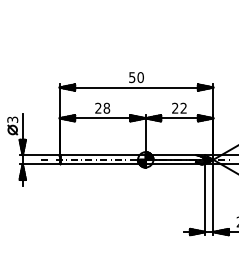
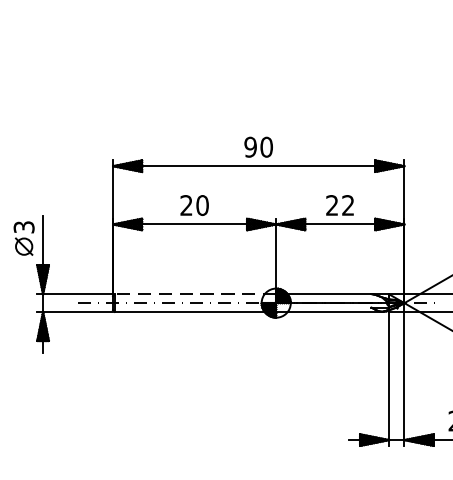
text: (132, 77) -> (251, 147), 50 -> 90
text: (106, 108) -> (201, 205), 28 -> 20
line: (103, 155) -> (196, 294), solid -> dashed

